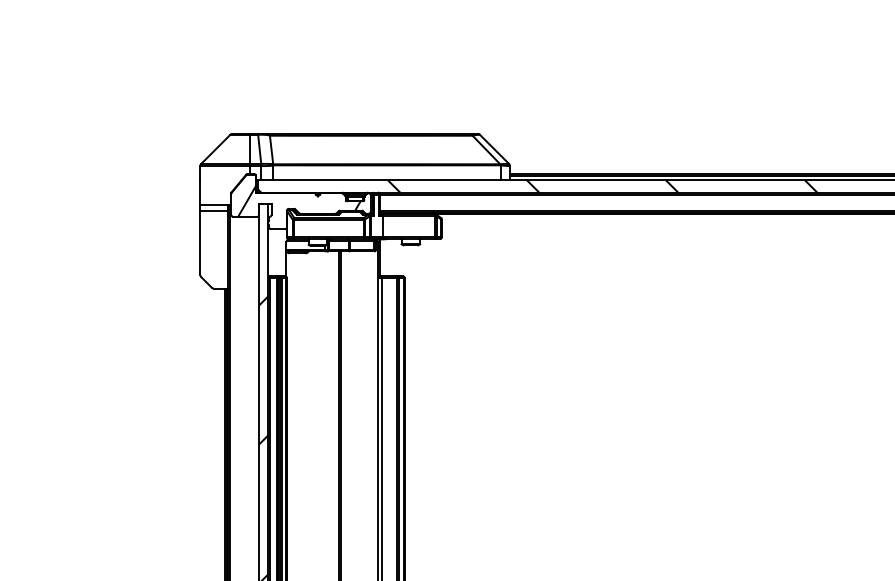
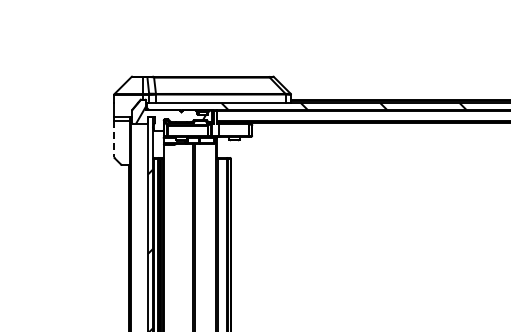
line: (200, 244) -> (114, 139), solid -> dashed

